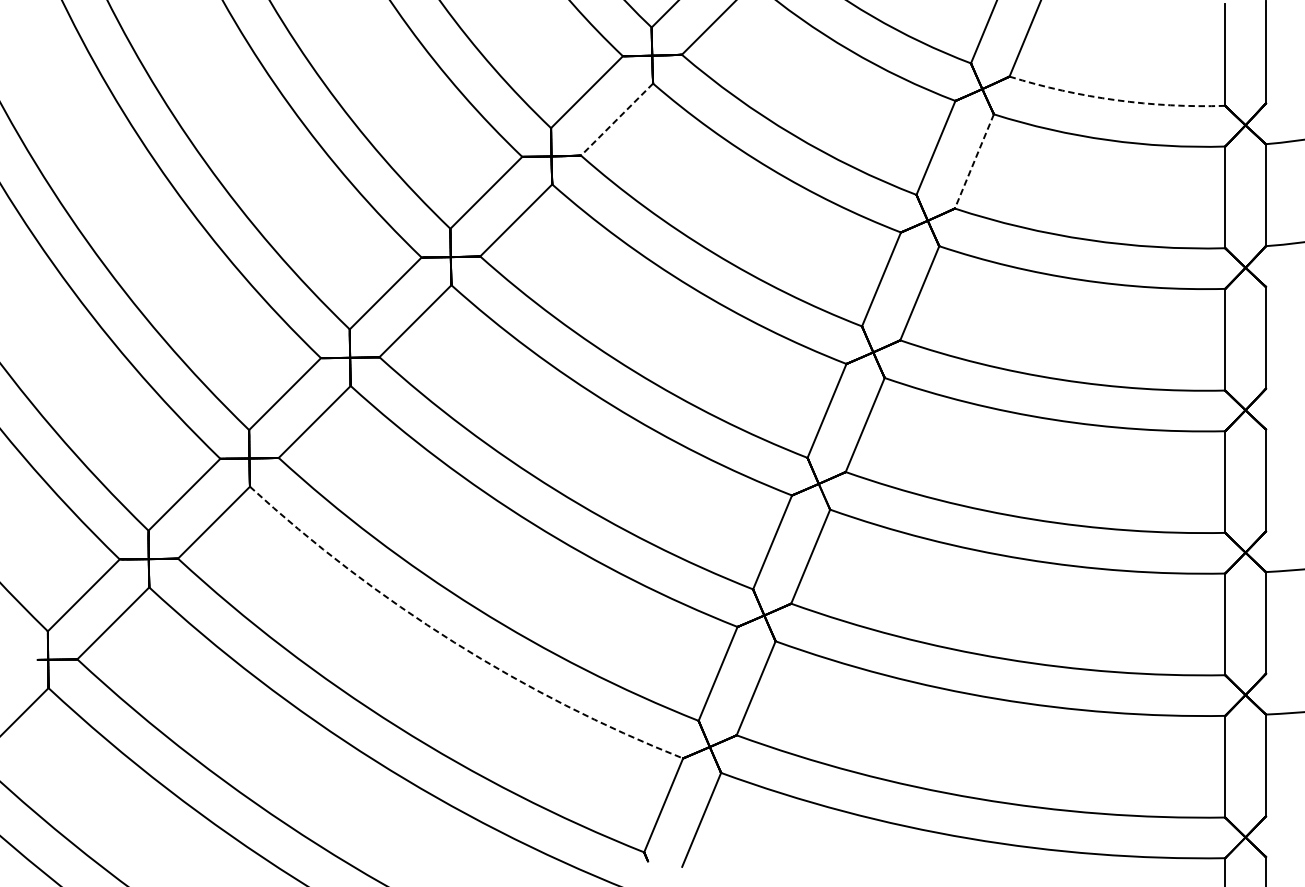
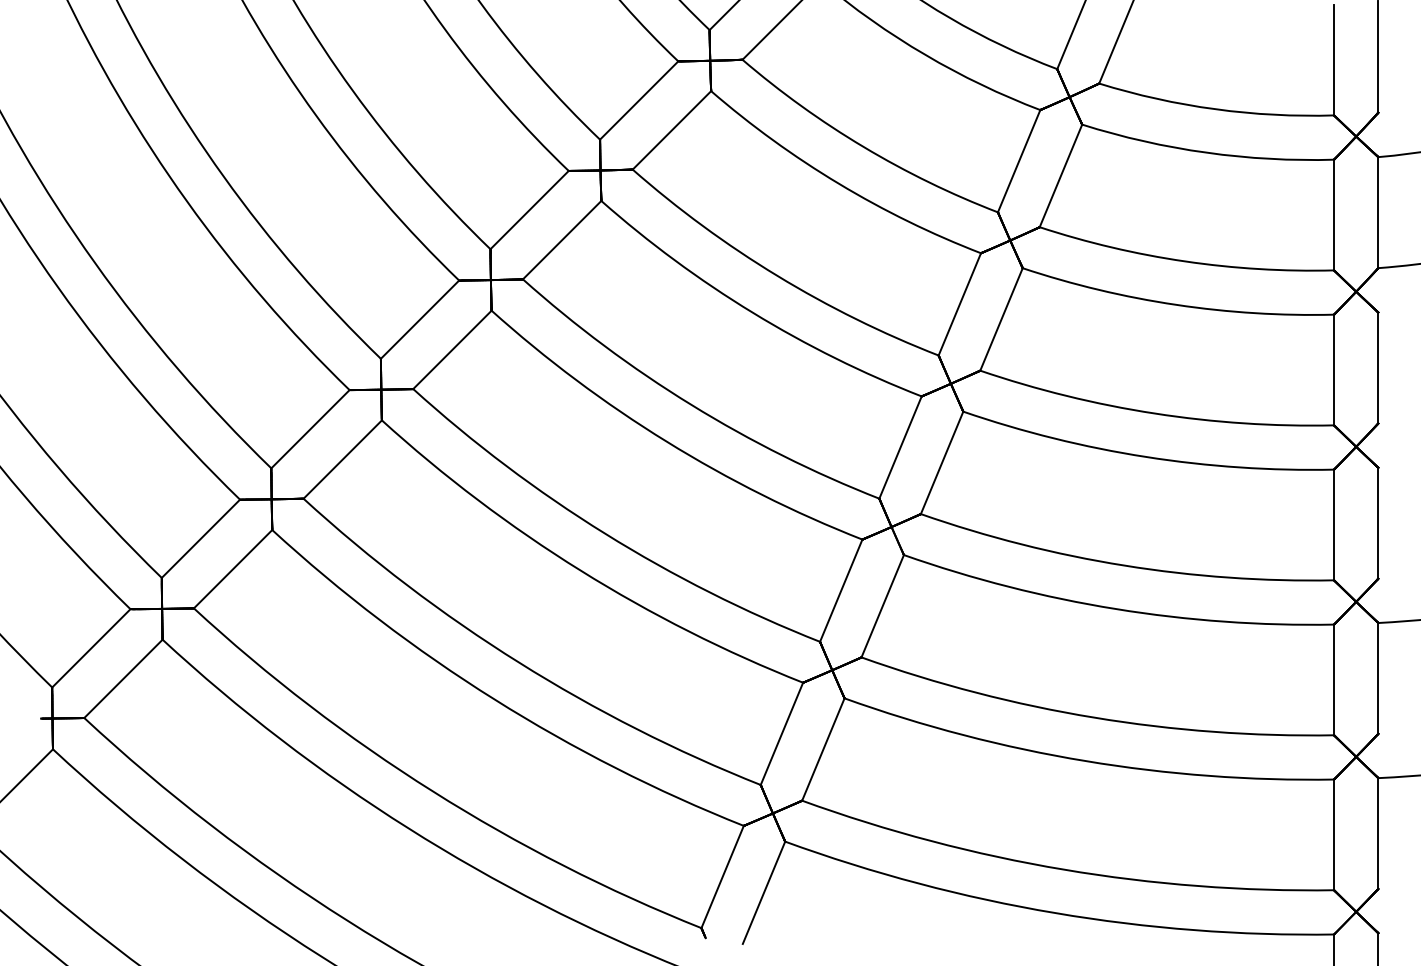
arc: (1116, 100) -> (1215, 109), dashed -> solid
line: (616, 119) -> (671, 130), dashed -> solid
line: (973, 161) -> (1060, 175), dashed -> solid
arc: (454, 642) -> (494, 699), dashed -> solid

